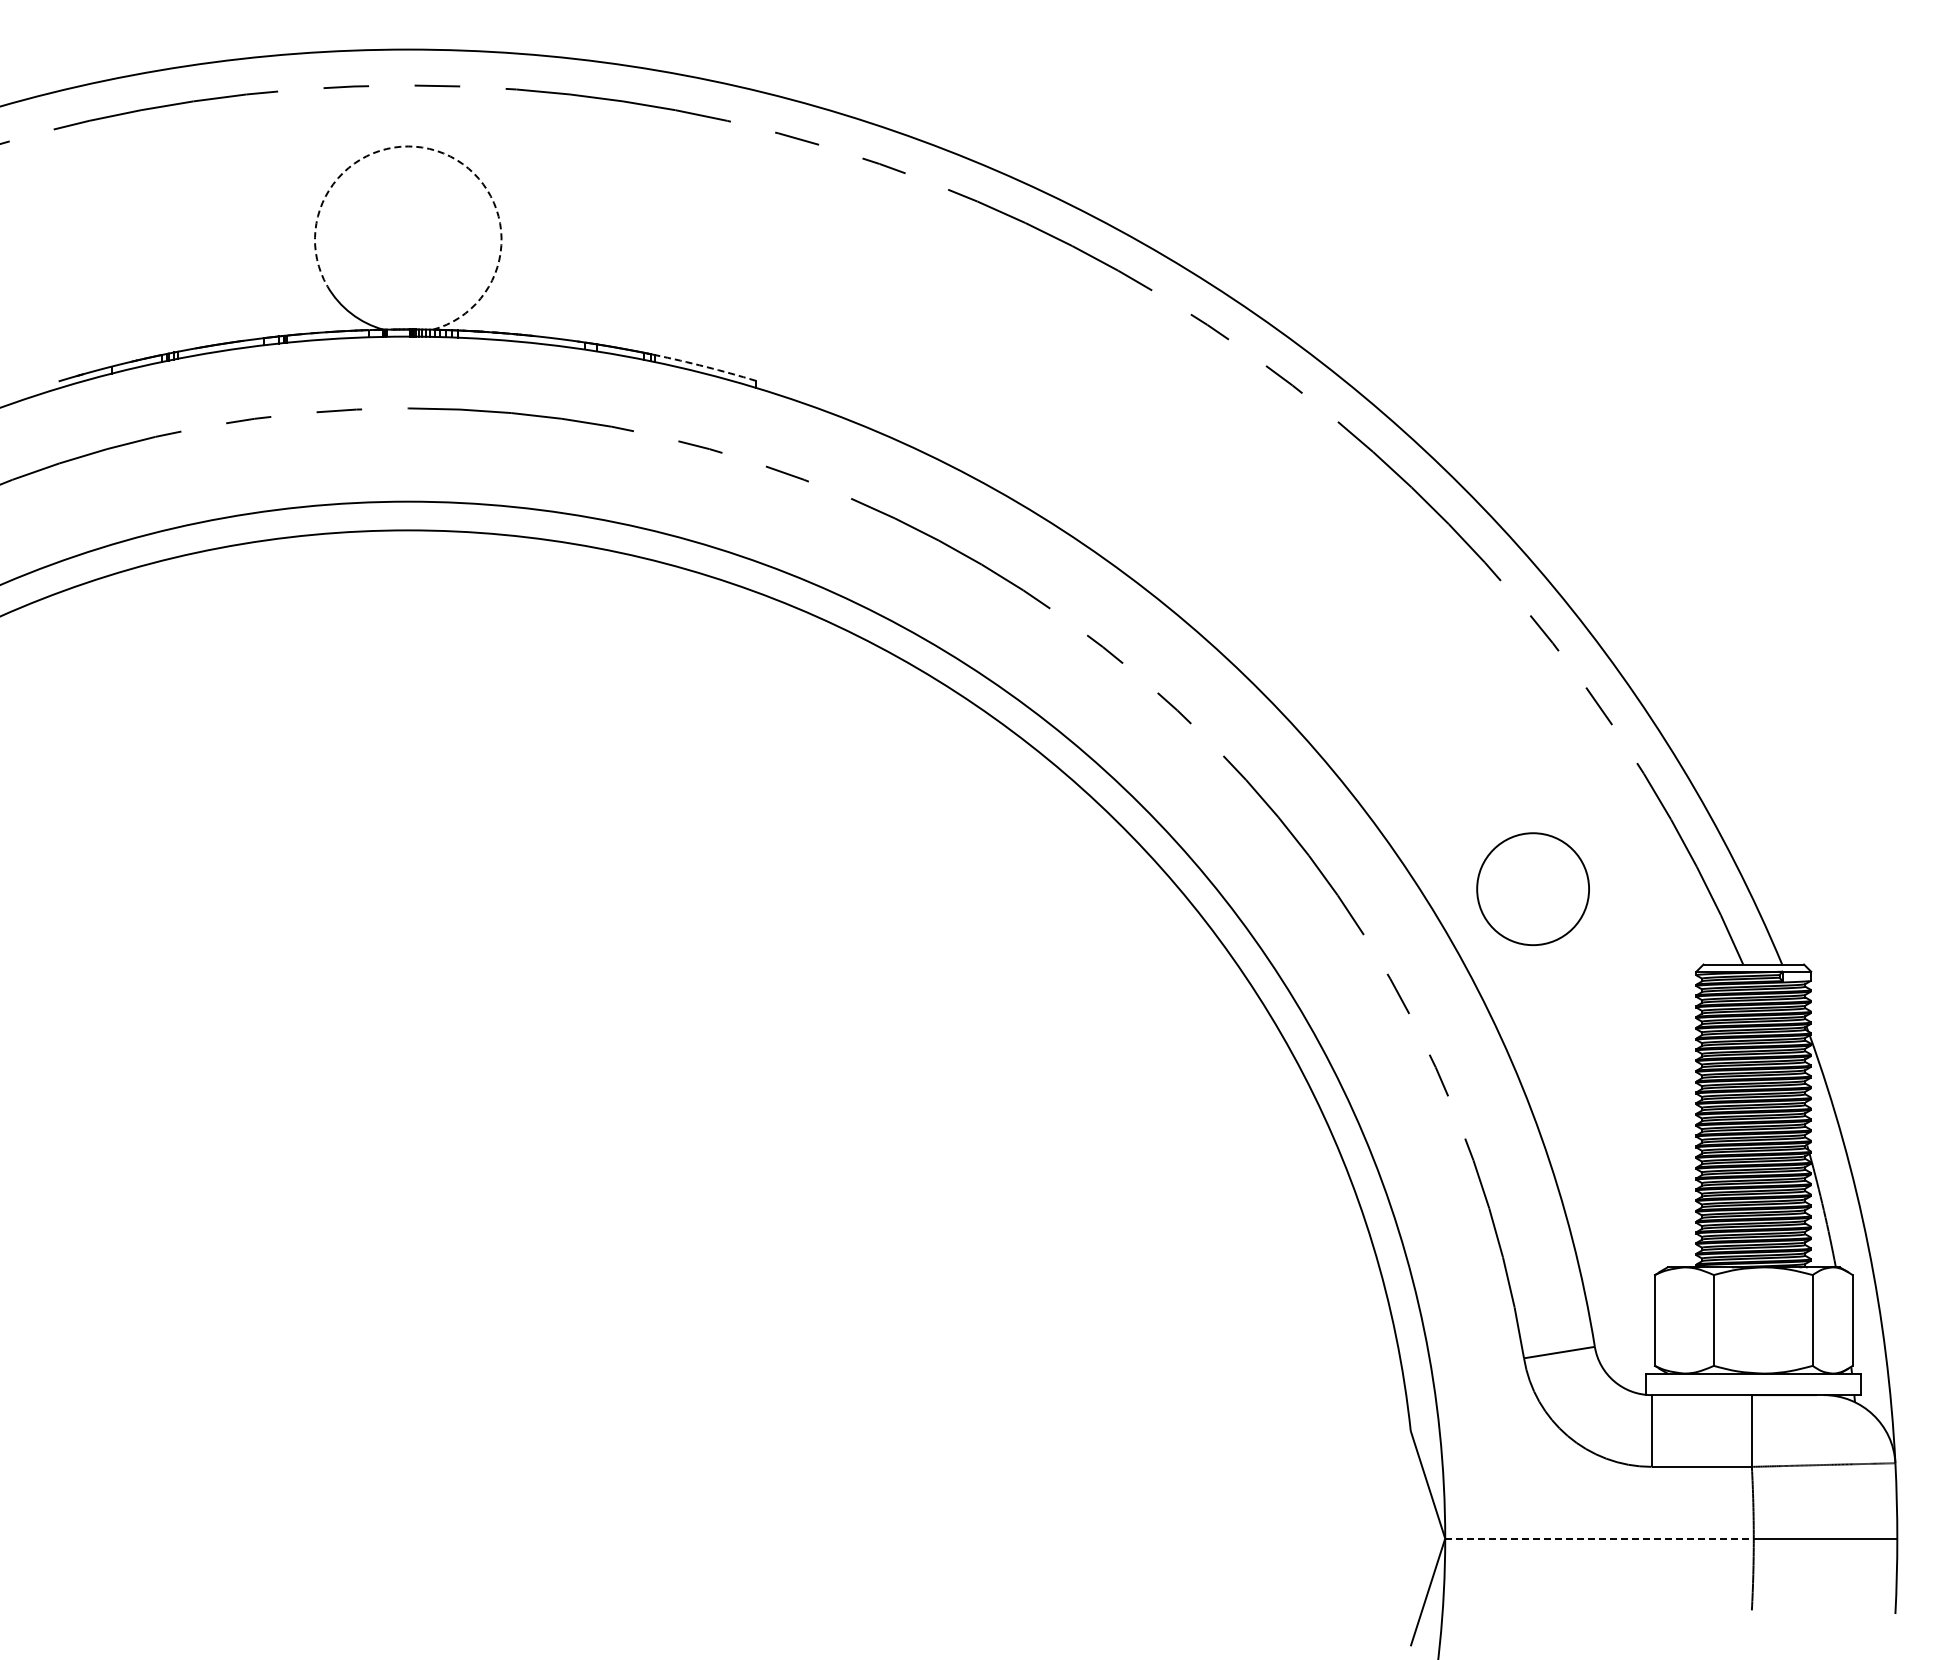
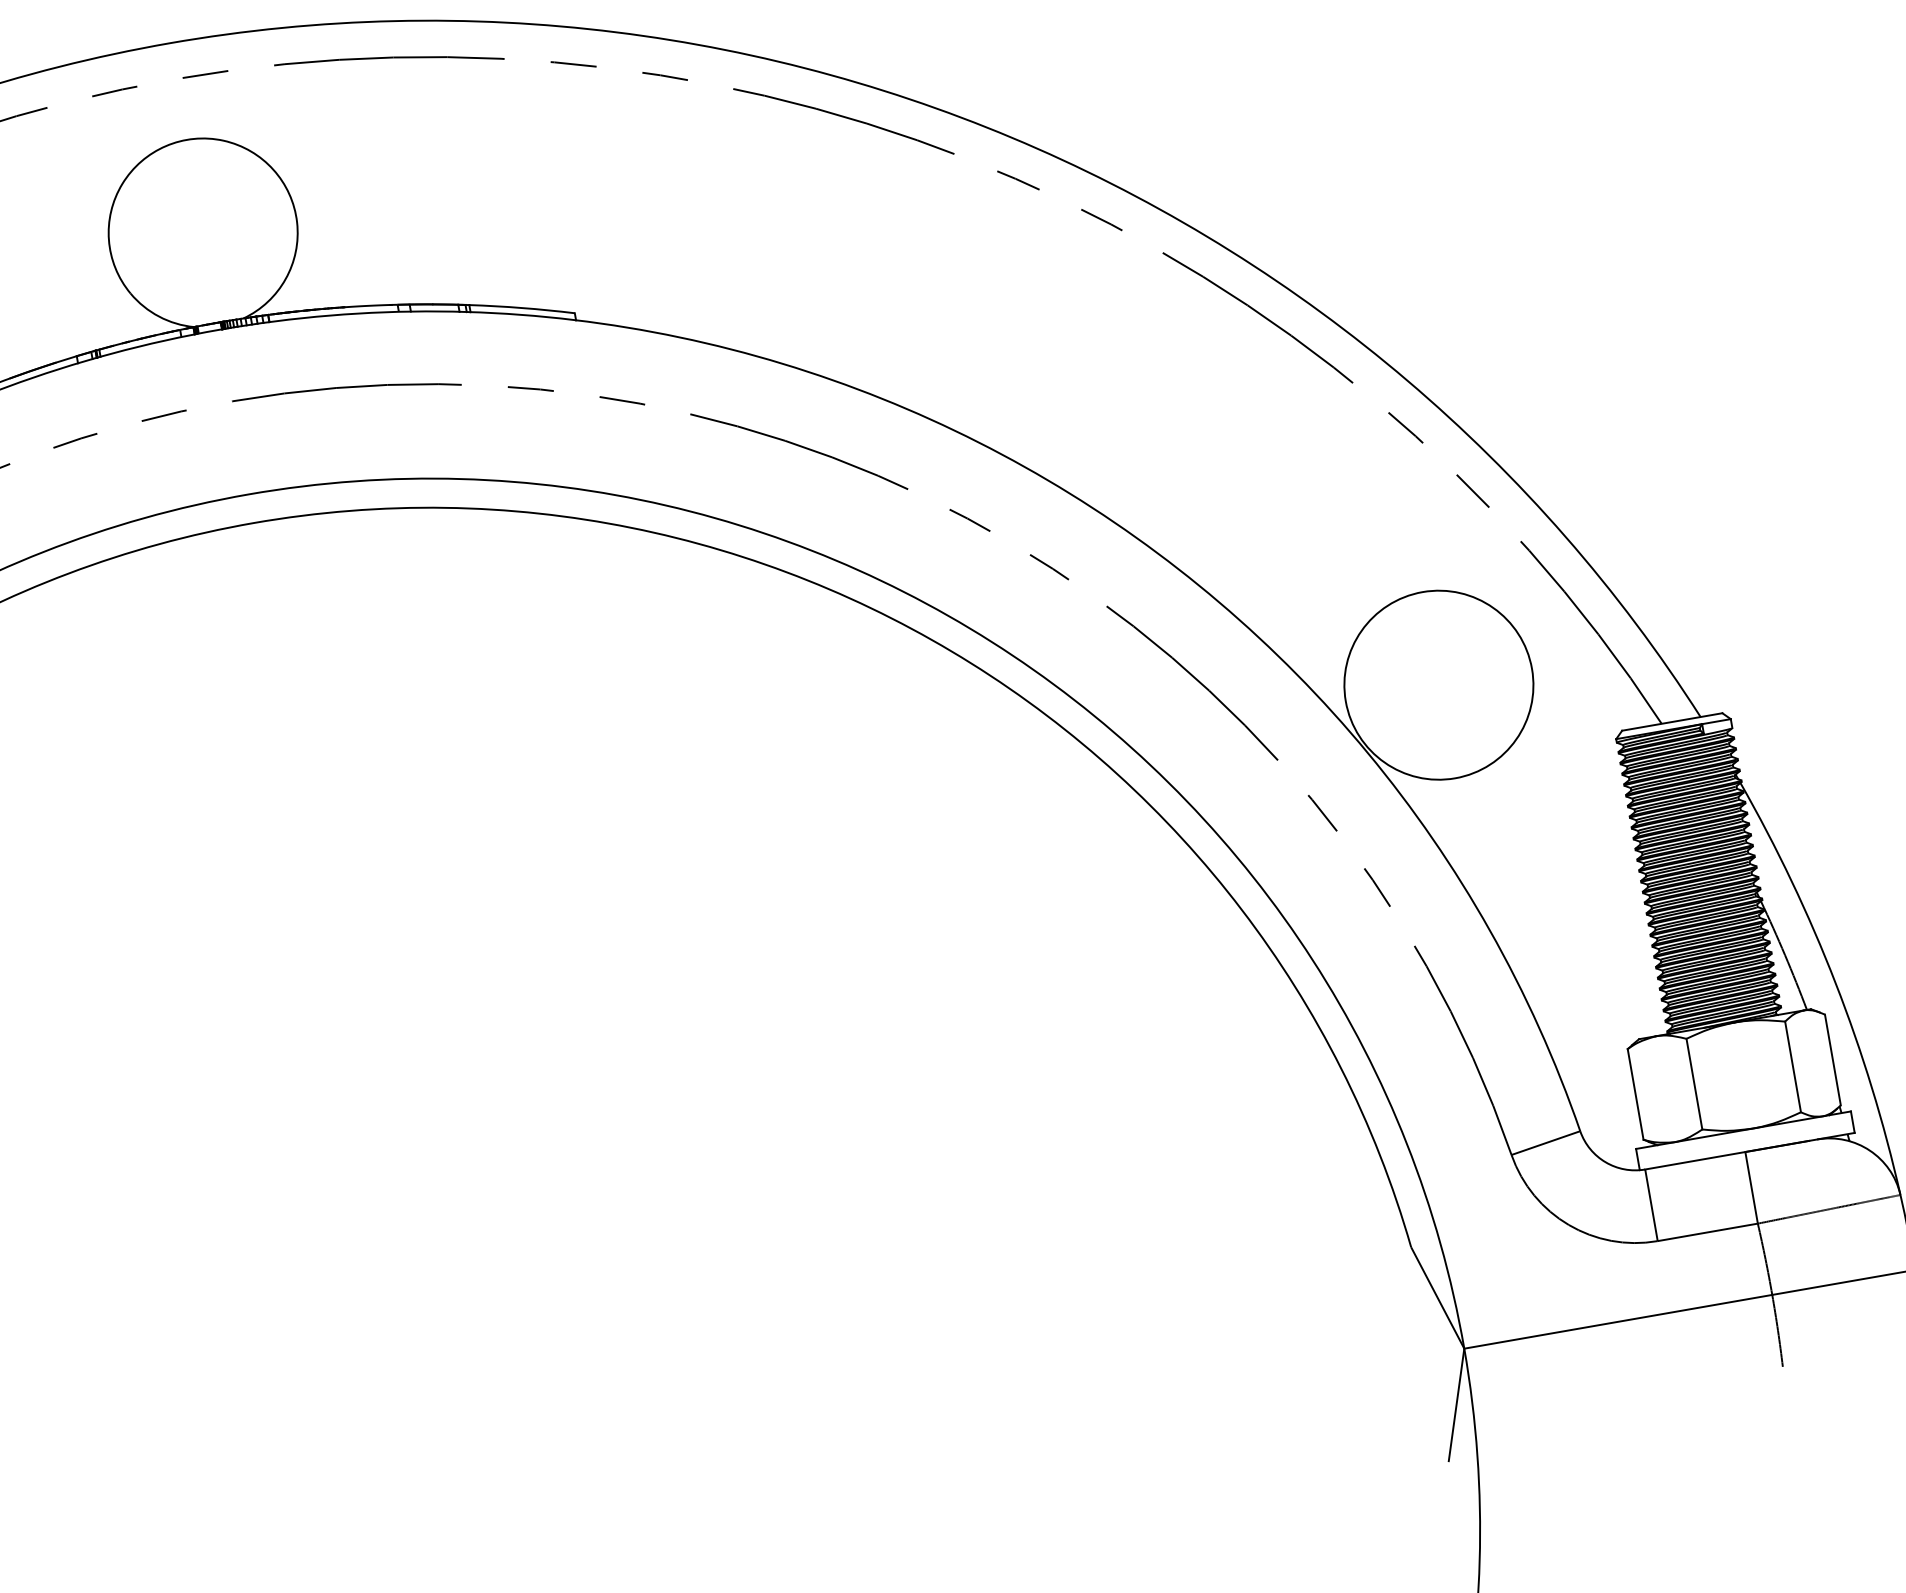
arc: (443, 153) -> (223, 140), dashed -> solid
arc: (705, 366) -> (521, 307), dashed -> solid
circle: (1532, 888) -> (1438, 684), size x1.67
line: (1600, 1538) -> (1619, 1321), dashed -> solid

